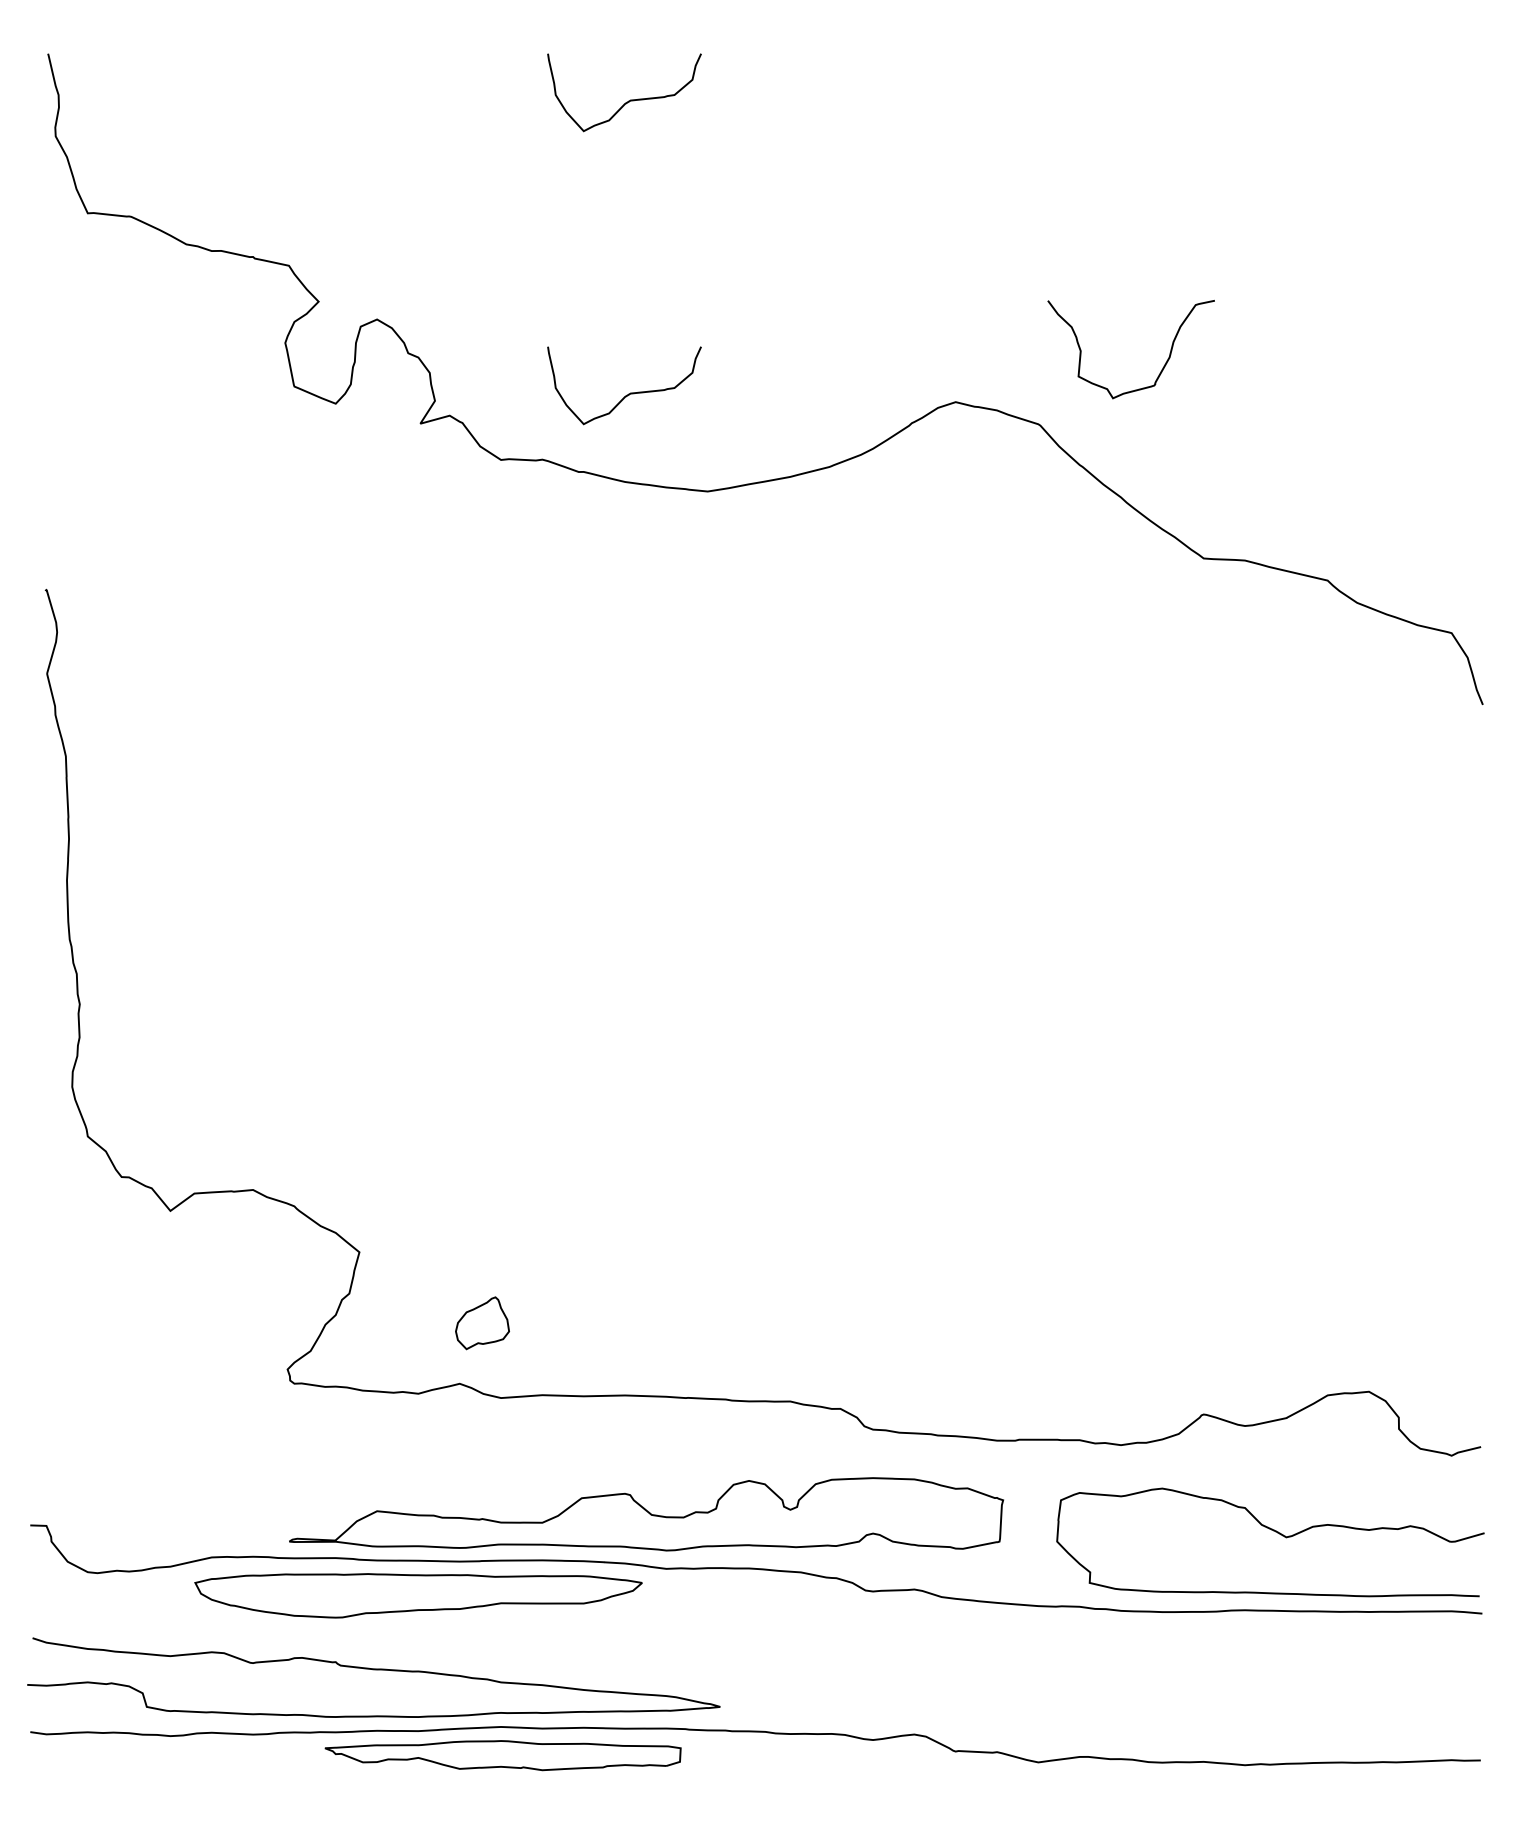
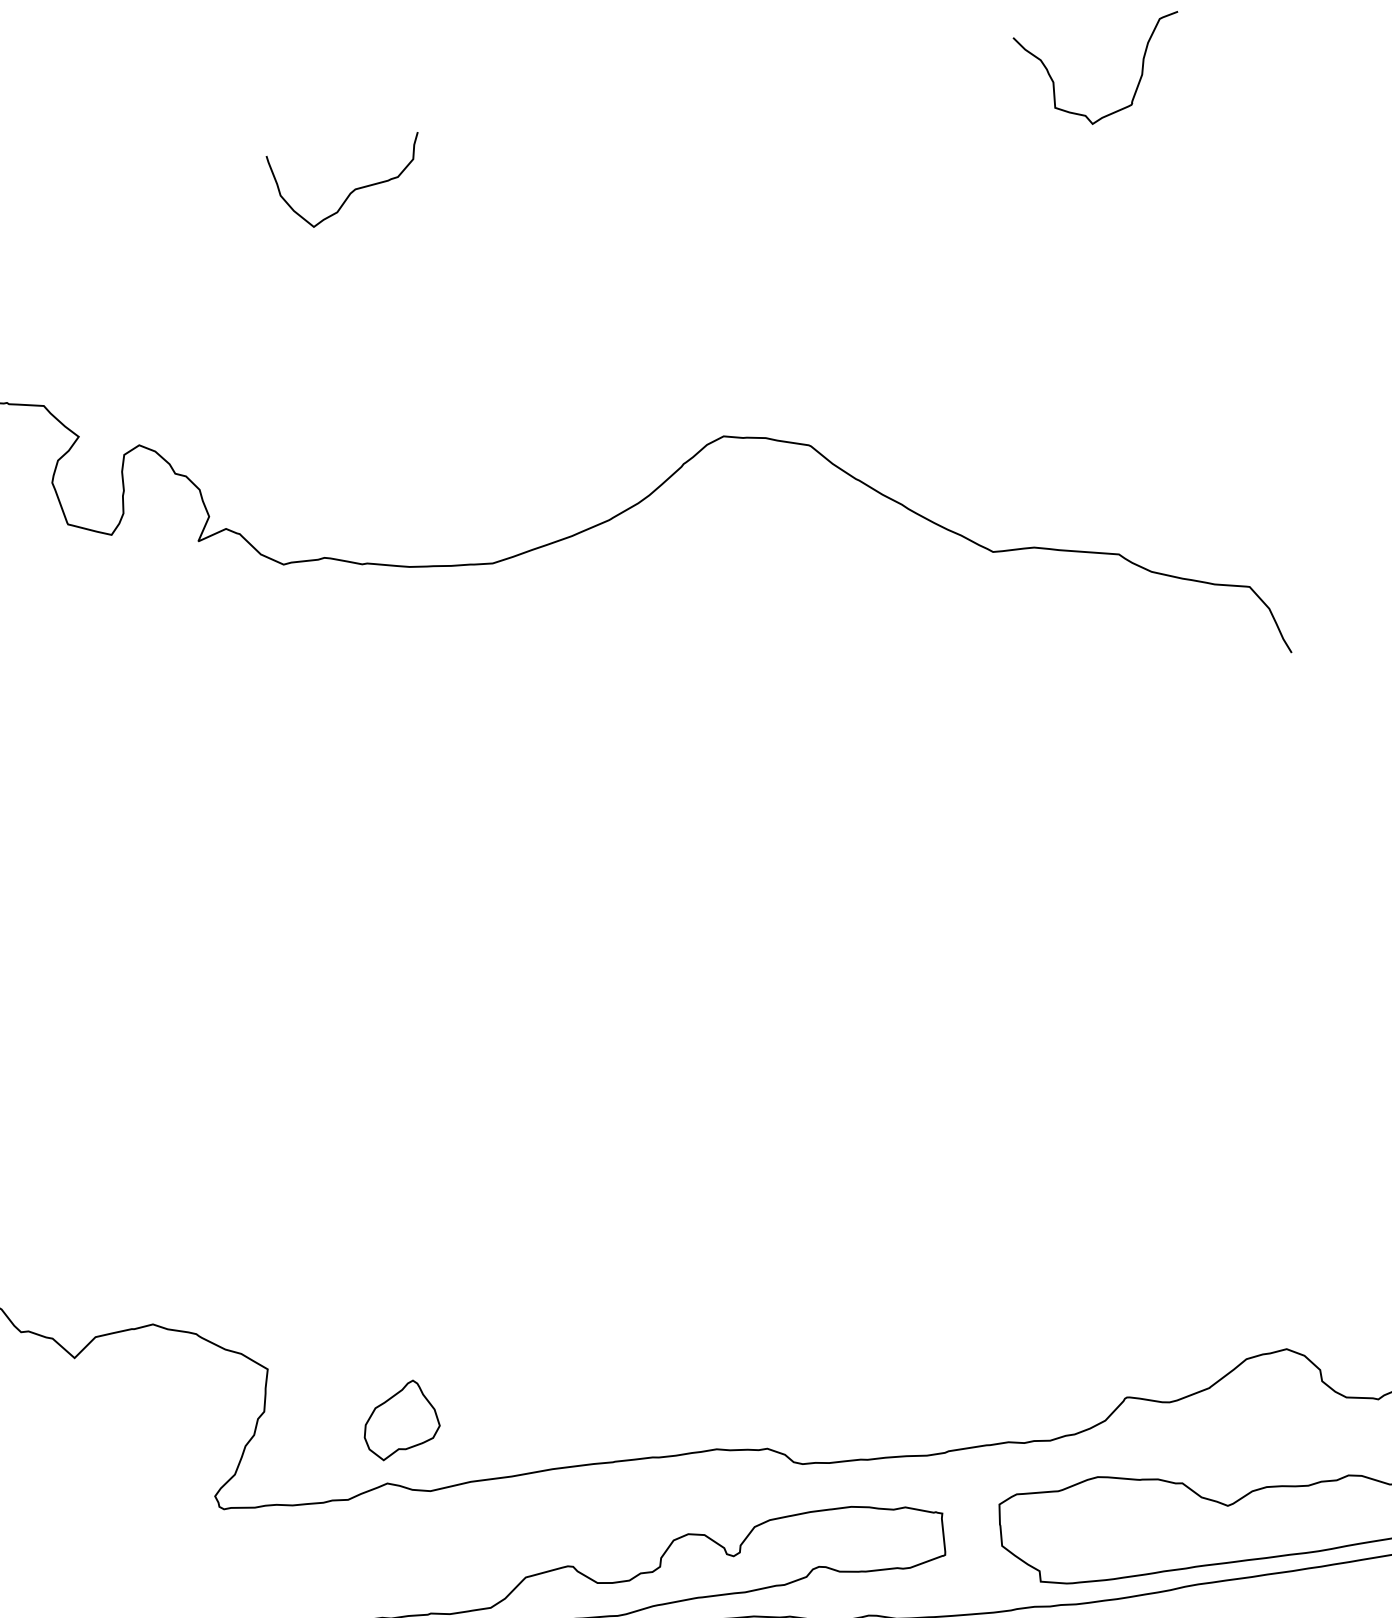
curve: (1162, 367) -> (1136, 85), moved
curve: (628, 393) -> (399, 479), removed
part: (482, 1323) -> (400, 1420), size x1.43

